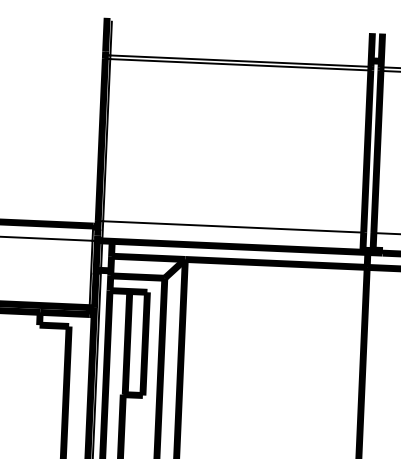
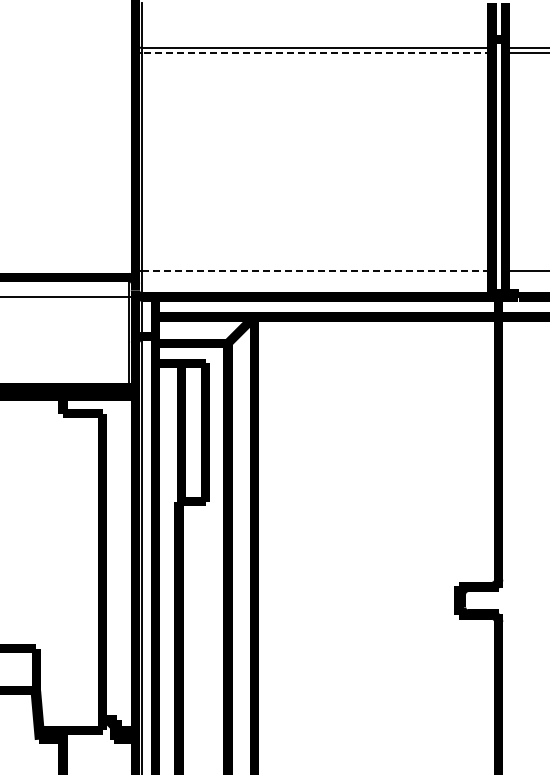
line: (240, 64) -> (316, 52), solid -> dashed
line: (233, 226) -> (316, 270), solid -> dashed

